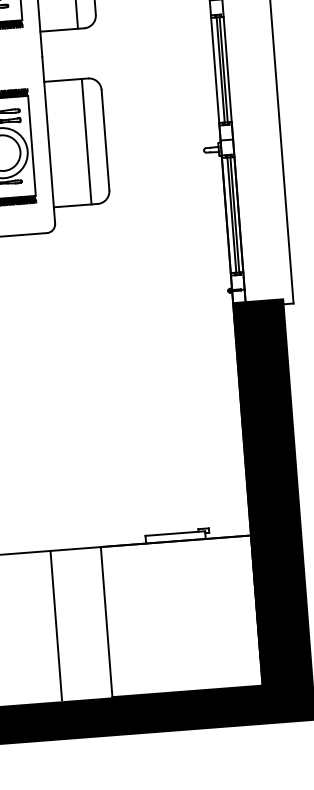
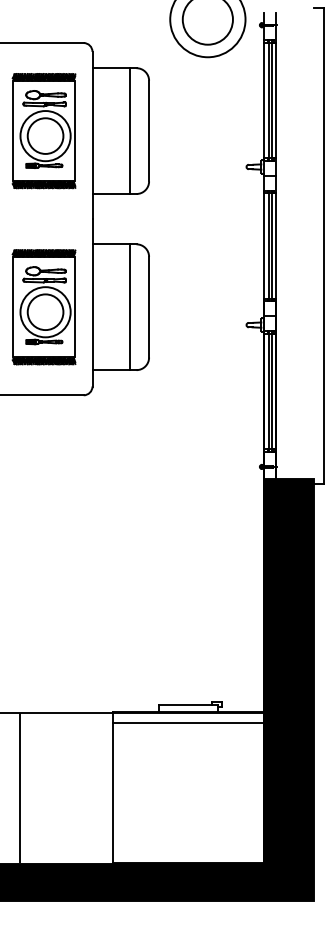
line: (176, 552) -> (188, 723), added
line: (55, 625) -> (19, 787), moved

